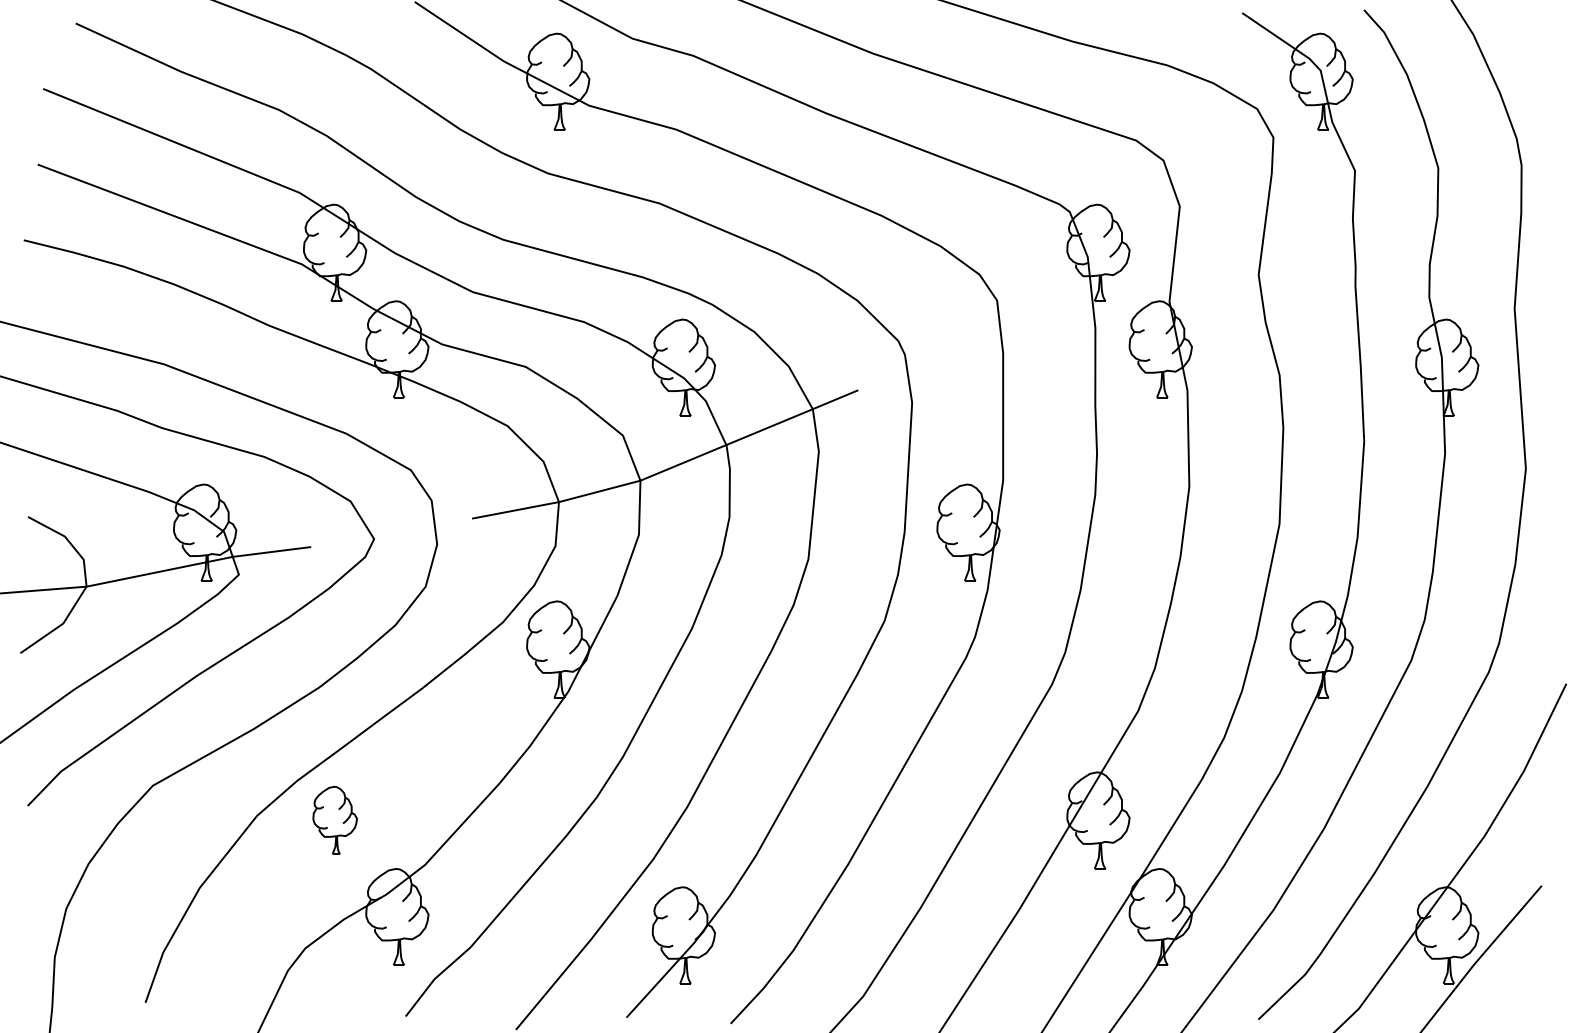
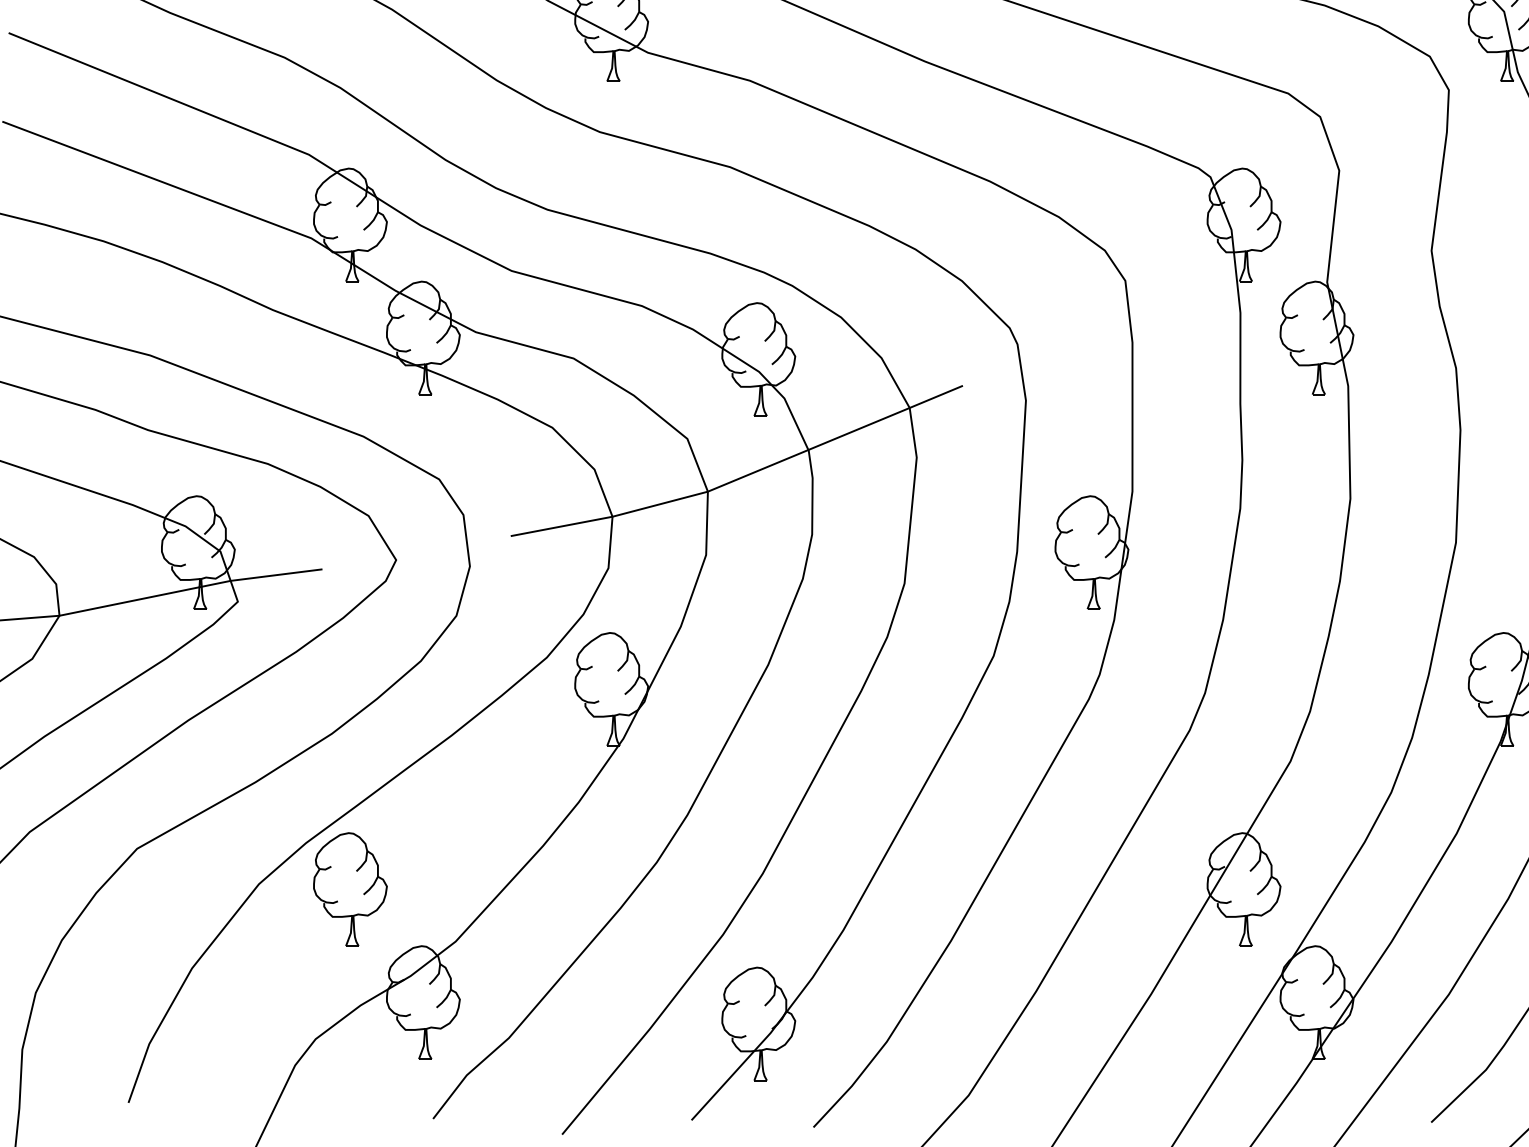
part: (335, 820) -> (350, 889), size x1.43

